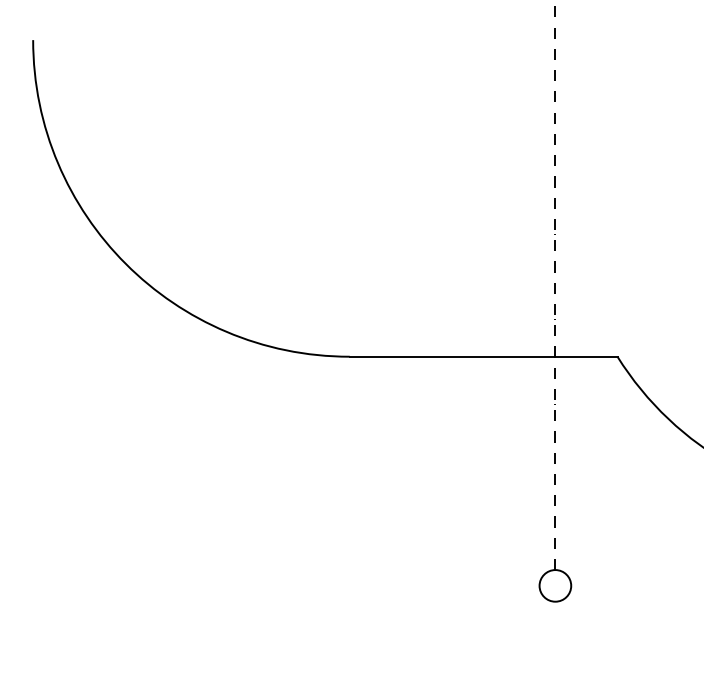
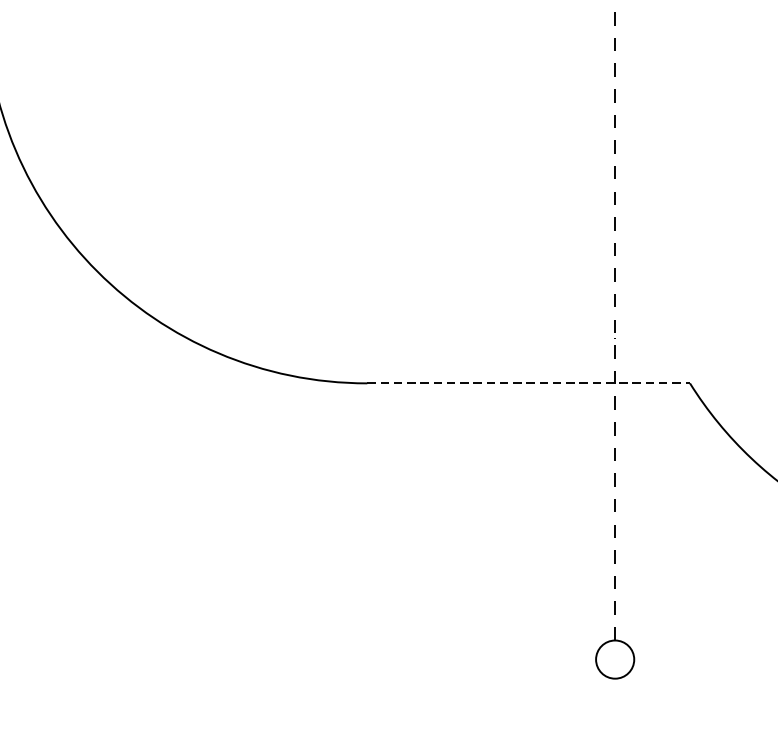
line: (483, 356) -> (528, 383), solid -> dashed

